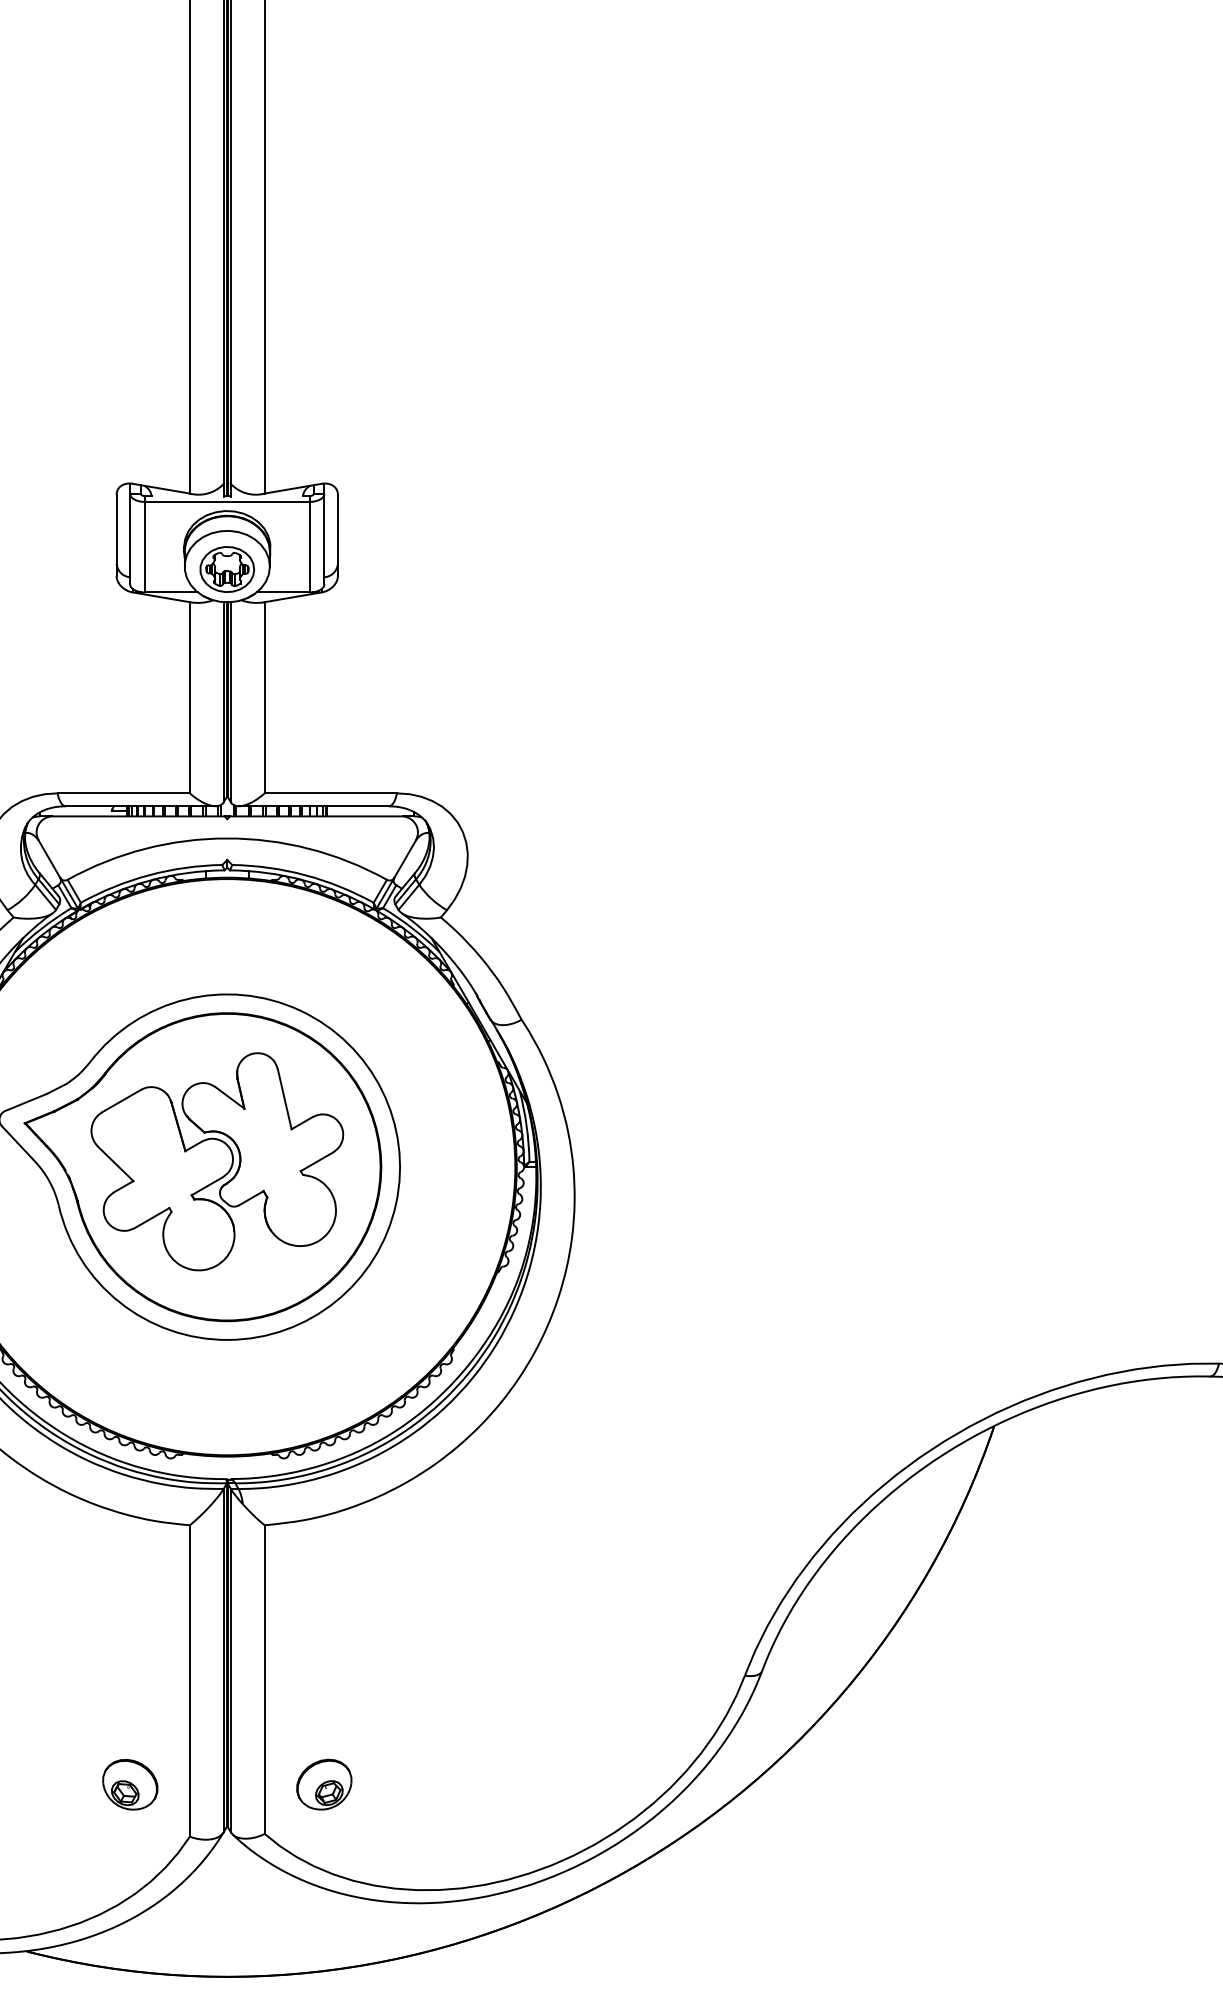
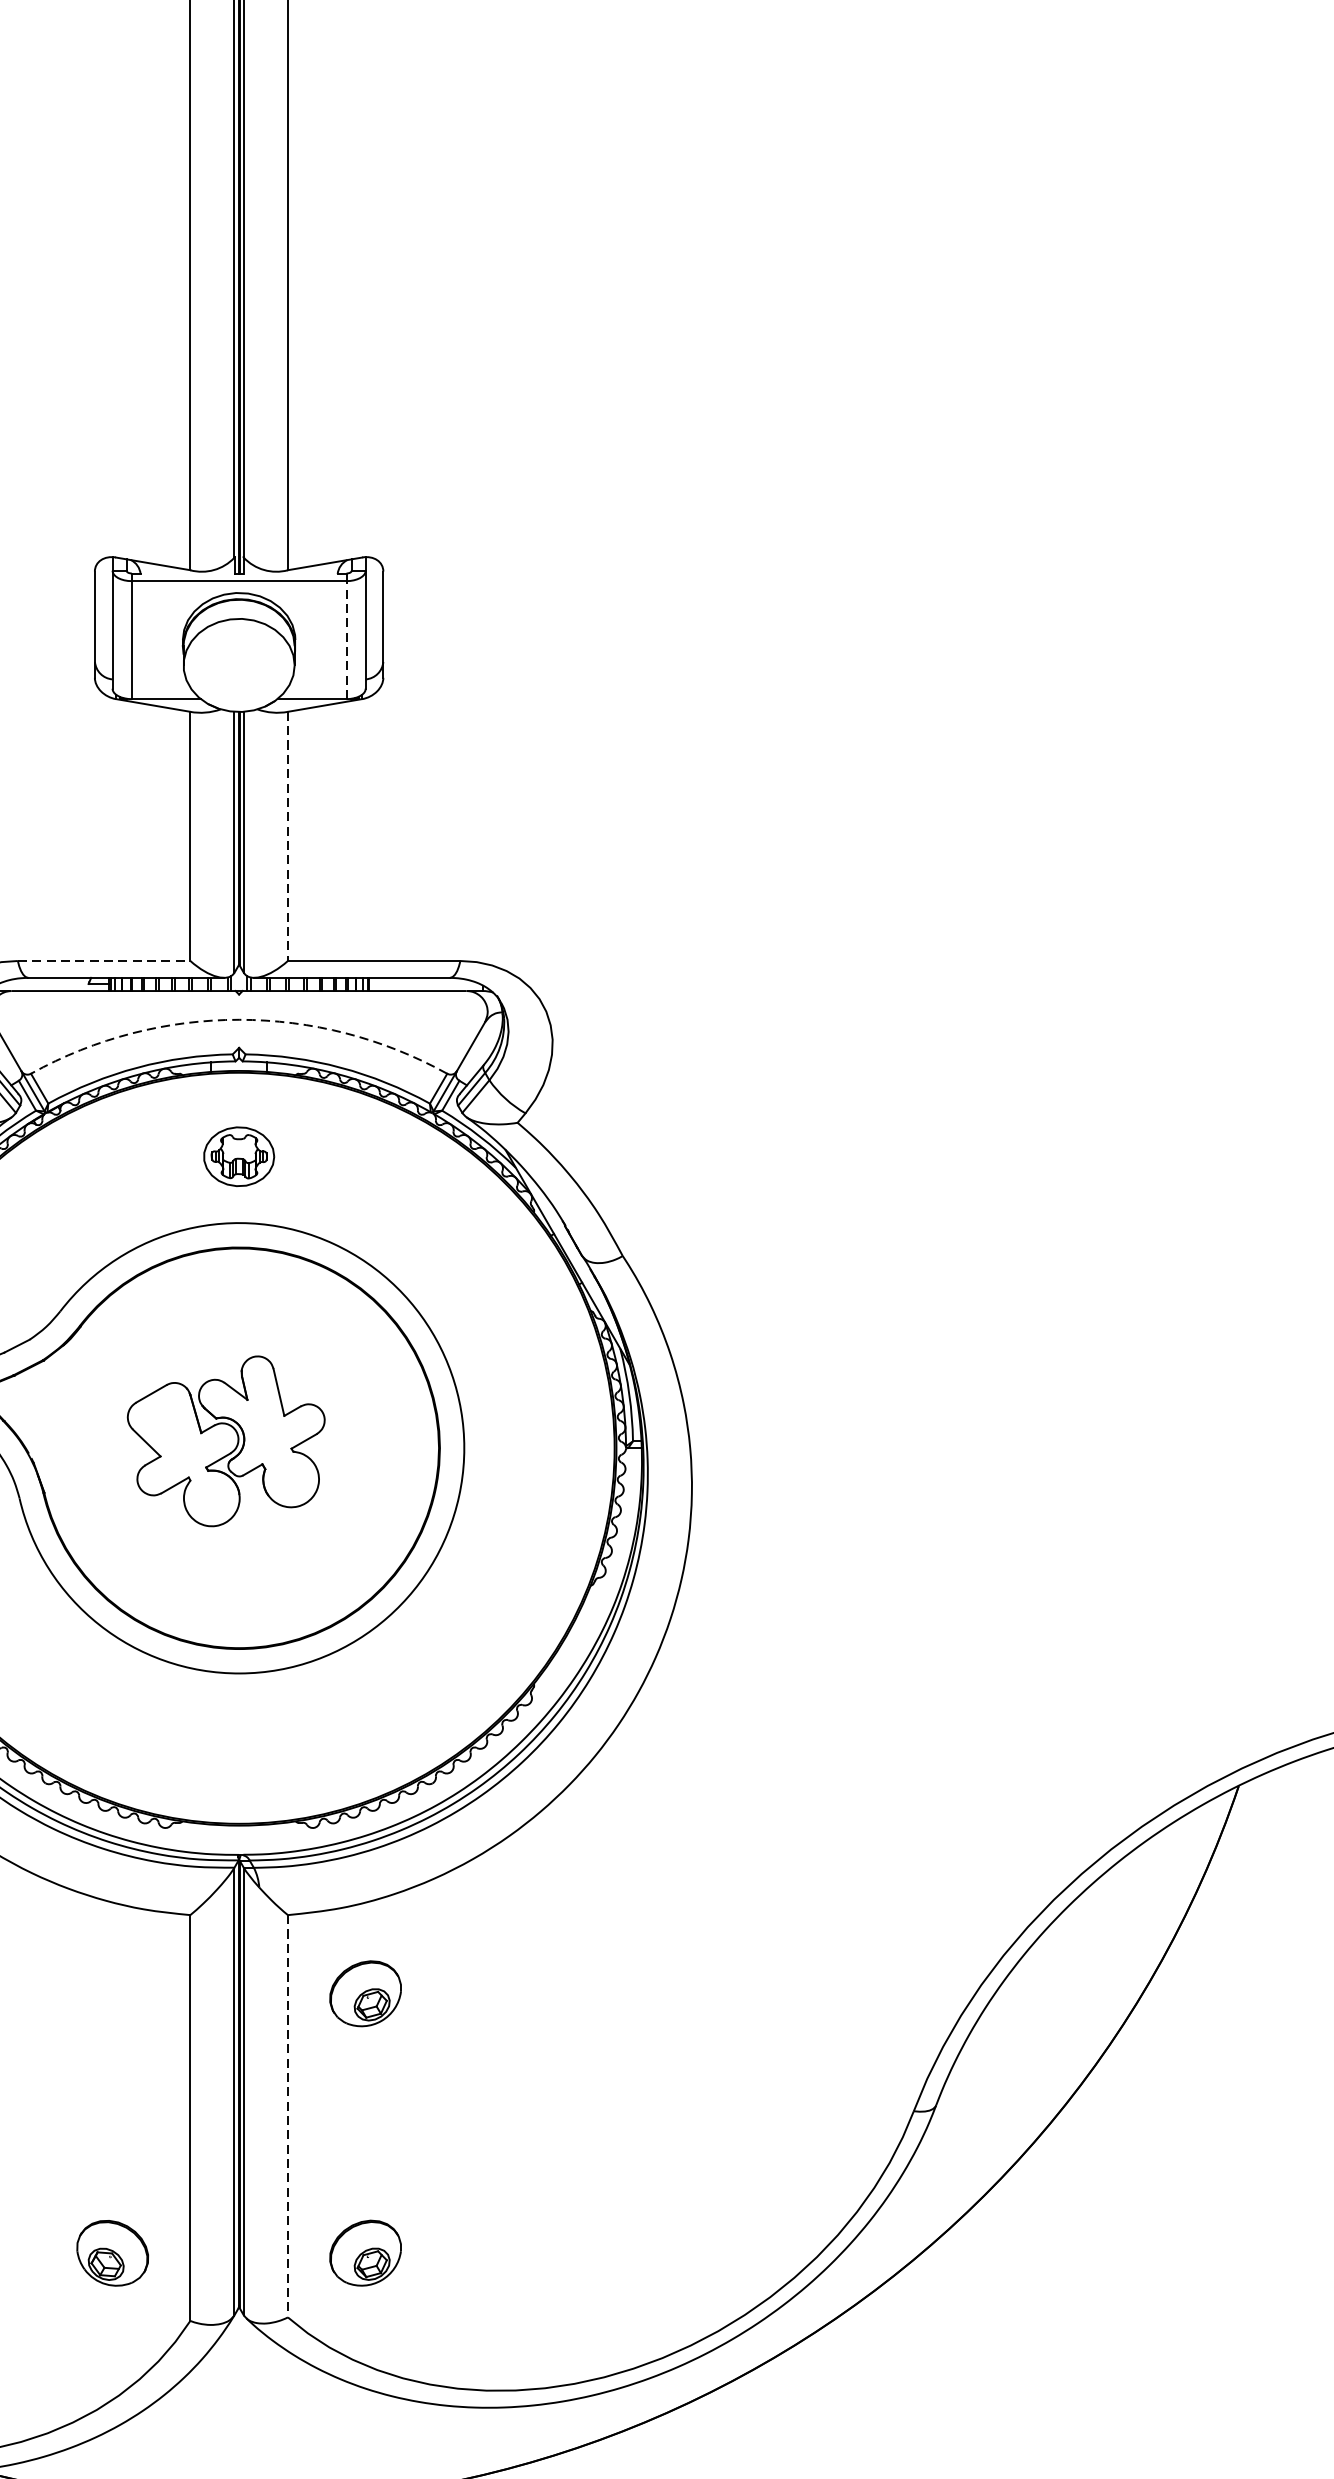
line: (309, 546) -> (346, 639), solid -> dashed
part: (227, 569) -> (239, 1156), moved
line: (264, 697) -> (287, 836), solid -> dashed
line: (124, 793) -> (105, 961), solid -> dashed
arc: (227, 838) -> (239, 1019), solid -> dashed
part: (217, 1161) -> (226, 1440), size x0.6
part: (324, 1585) -> (365, 1993), added
line: (264, 1680) -> (287, 2117), solid -> dashed

